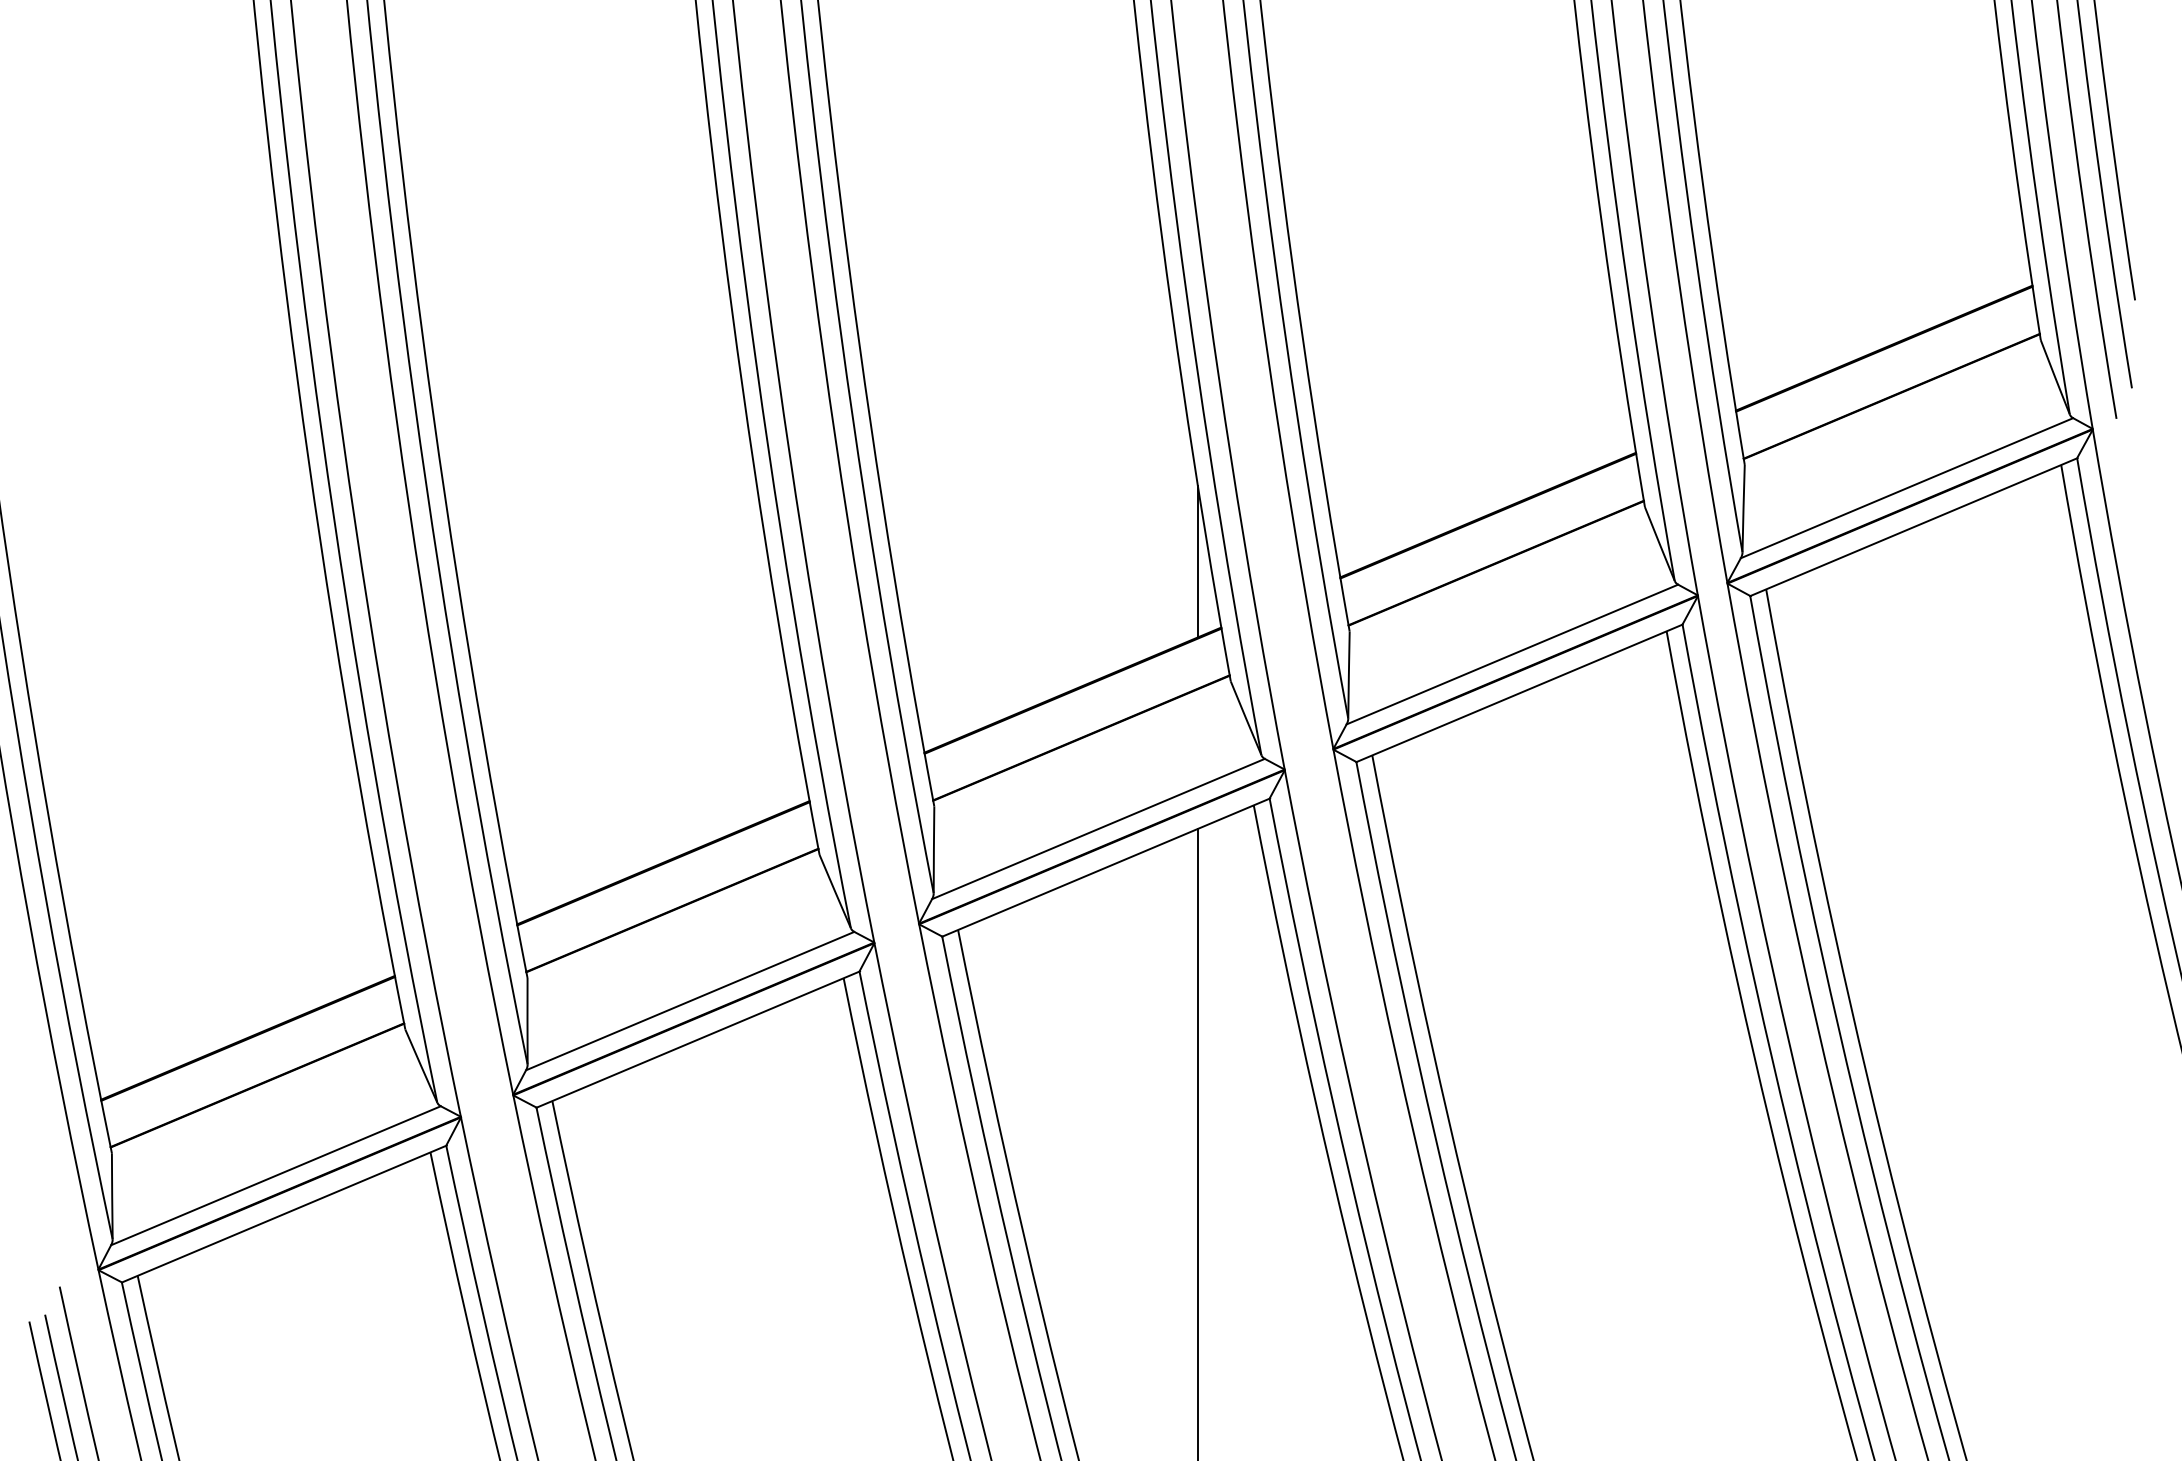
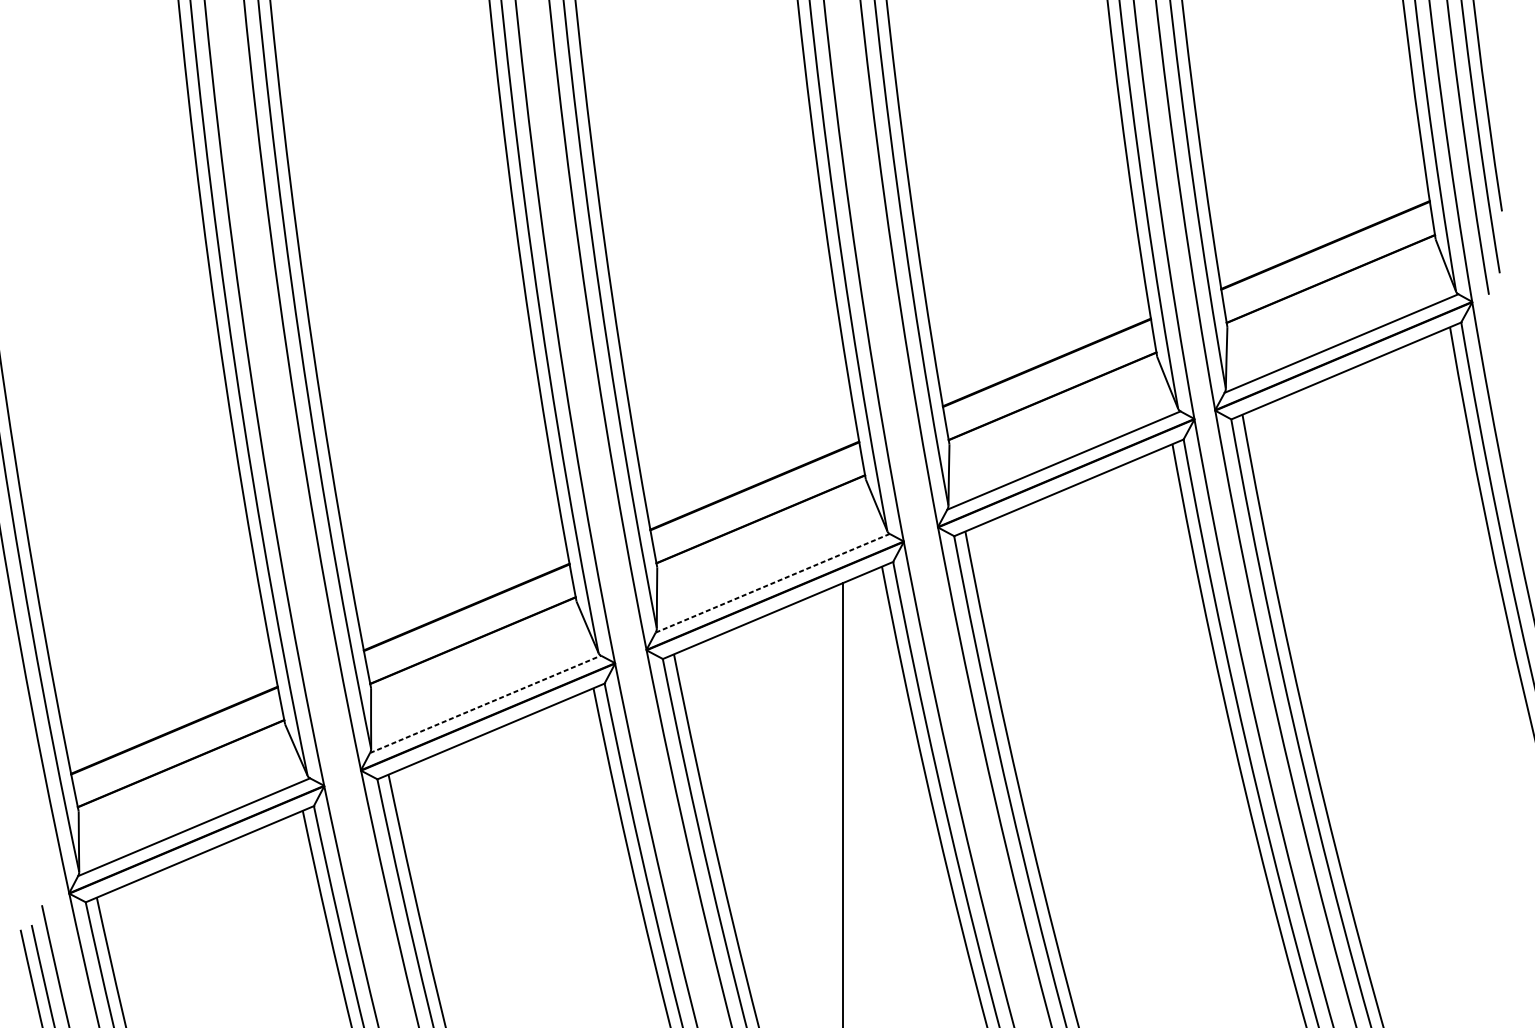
line: (1198, 561) -> (843, 395), removed
line: (1098, 829) -> (772, 583), solid -> dashed
line: (690, 1000) -> (485, 703), solid -> dashed

